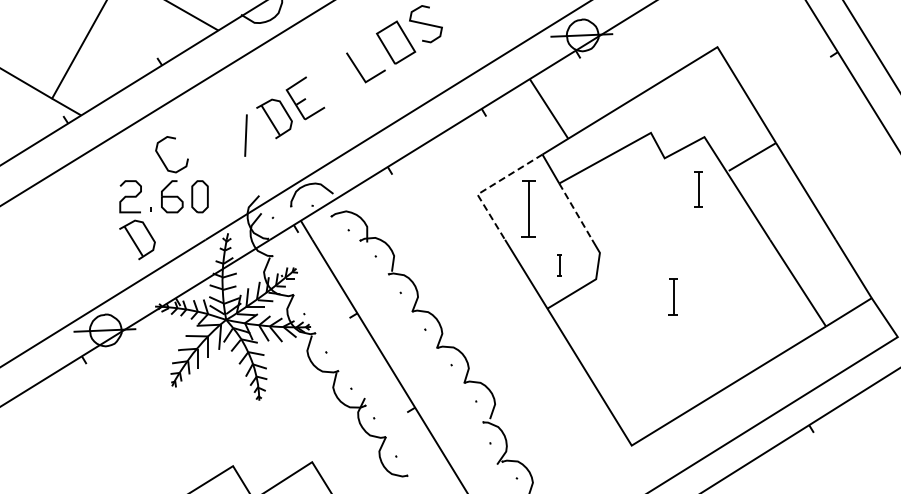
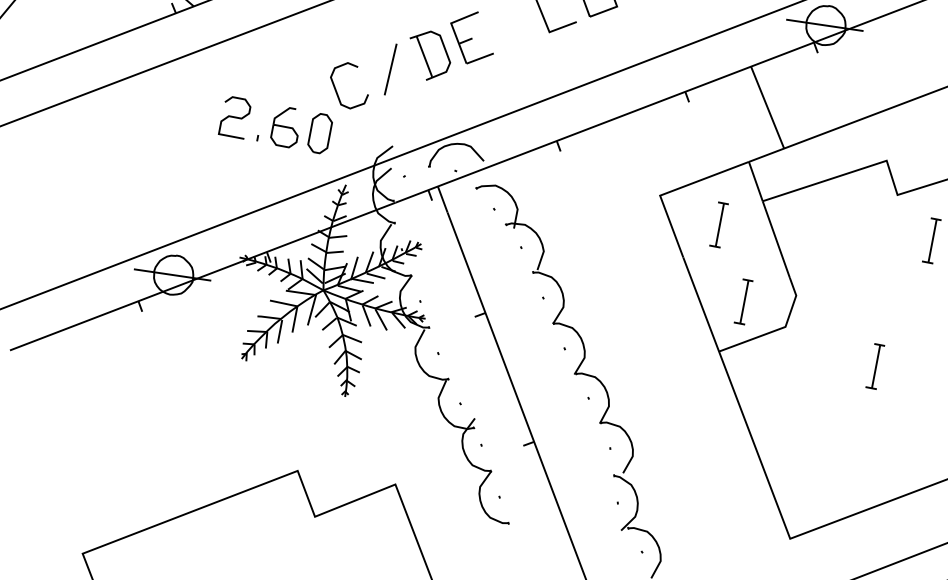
curve: (163, 160) -> (337, 90), moved
line: (486, 188) -> (672, 190), dashed -> solid
part: (528, 208) -> (719, 224), size x0.62
line: (575, 211) -> (776, 239), dashed -> solid
part: (137, 239) -> (233, 171), removed
part: (559, 265) -> (743, 301), size x1.67

